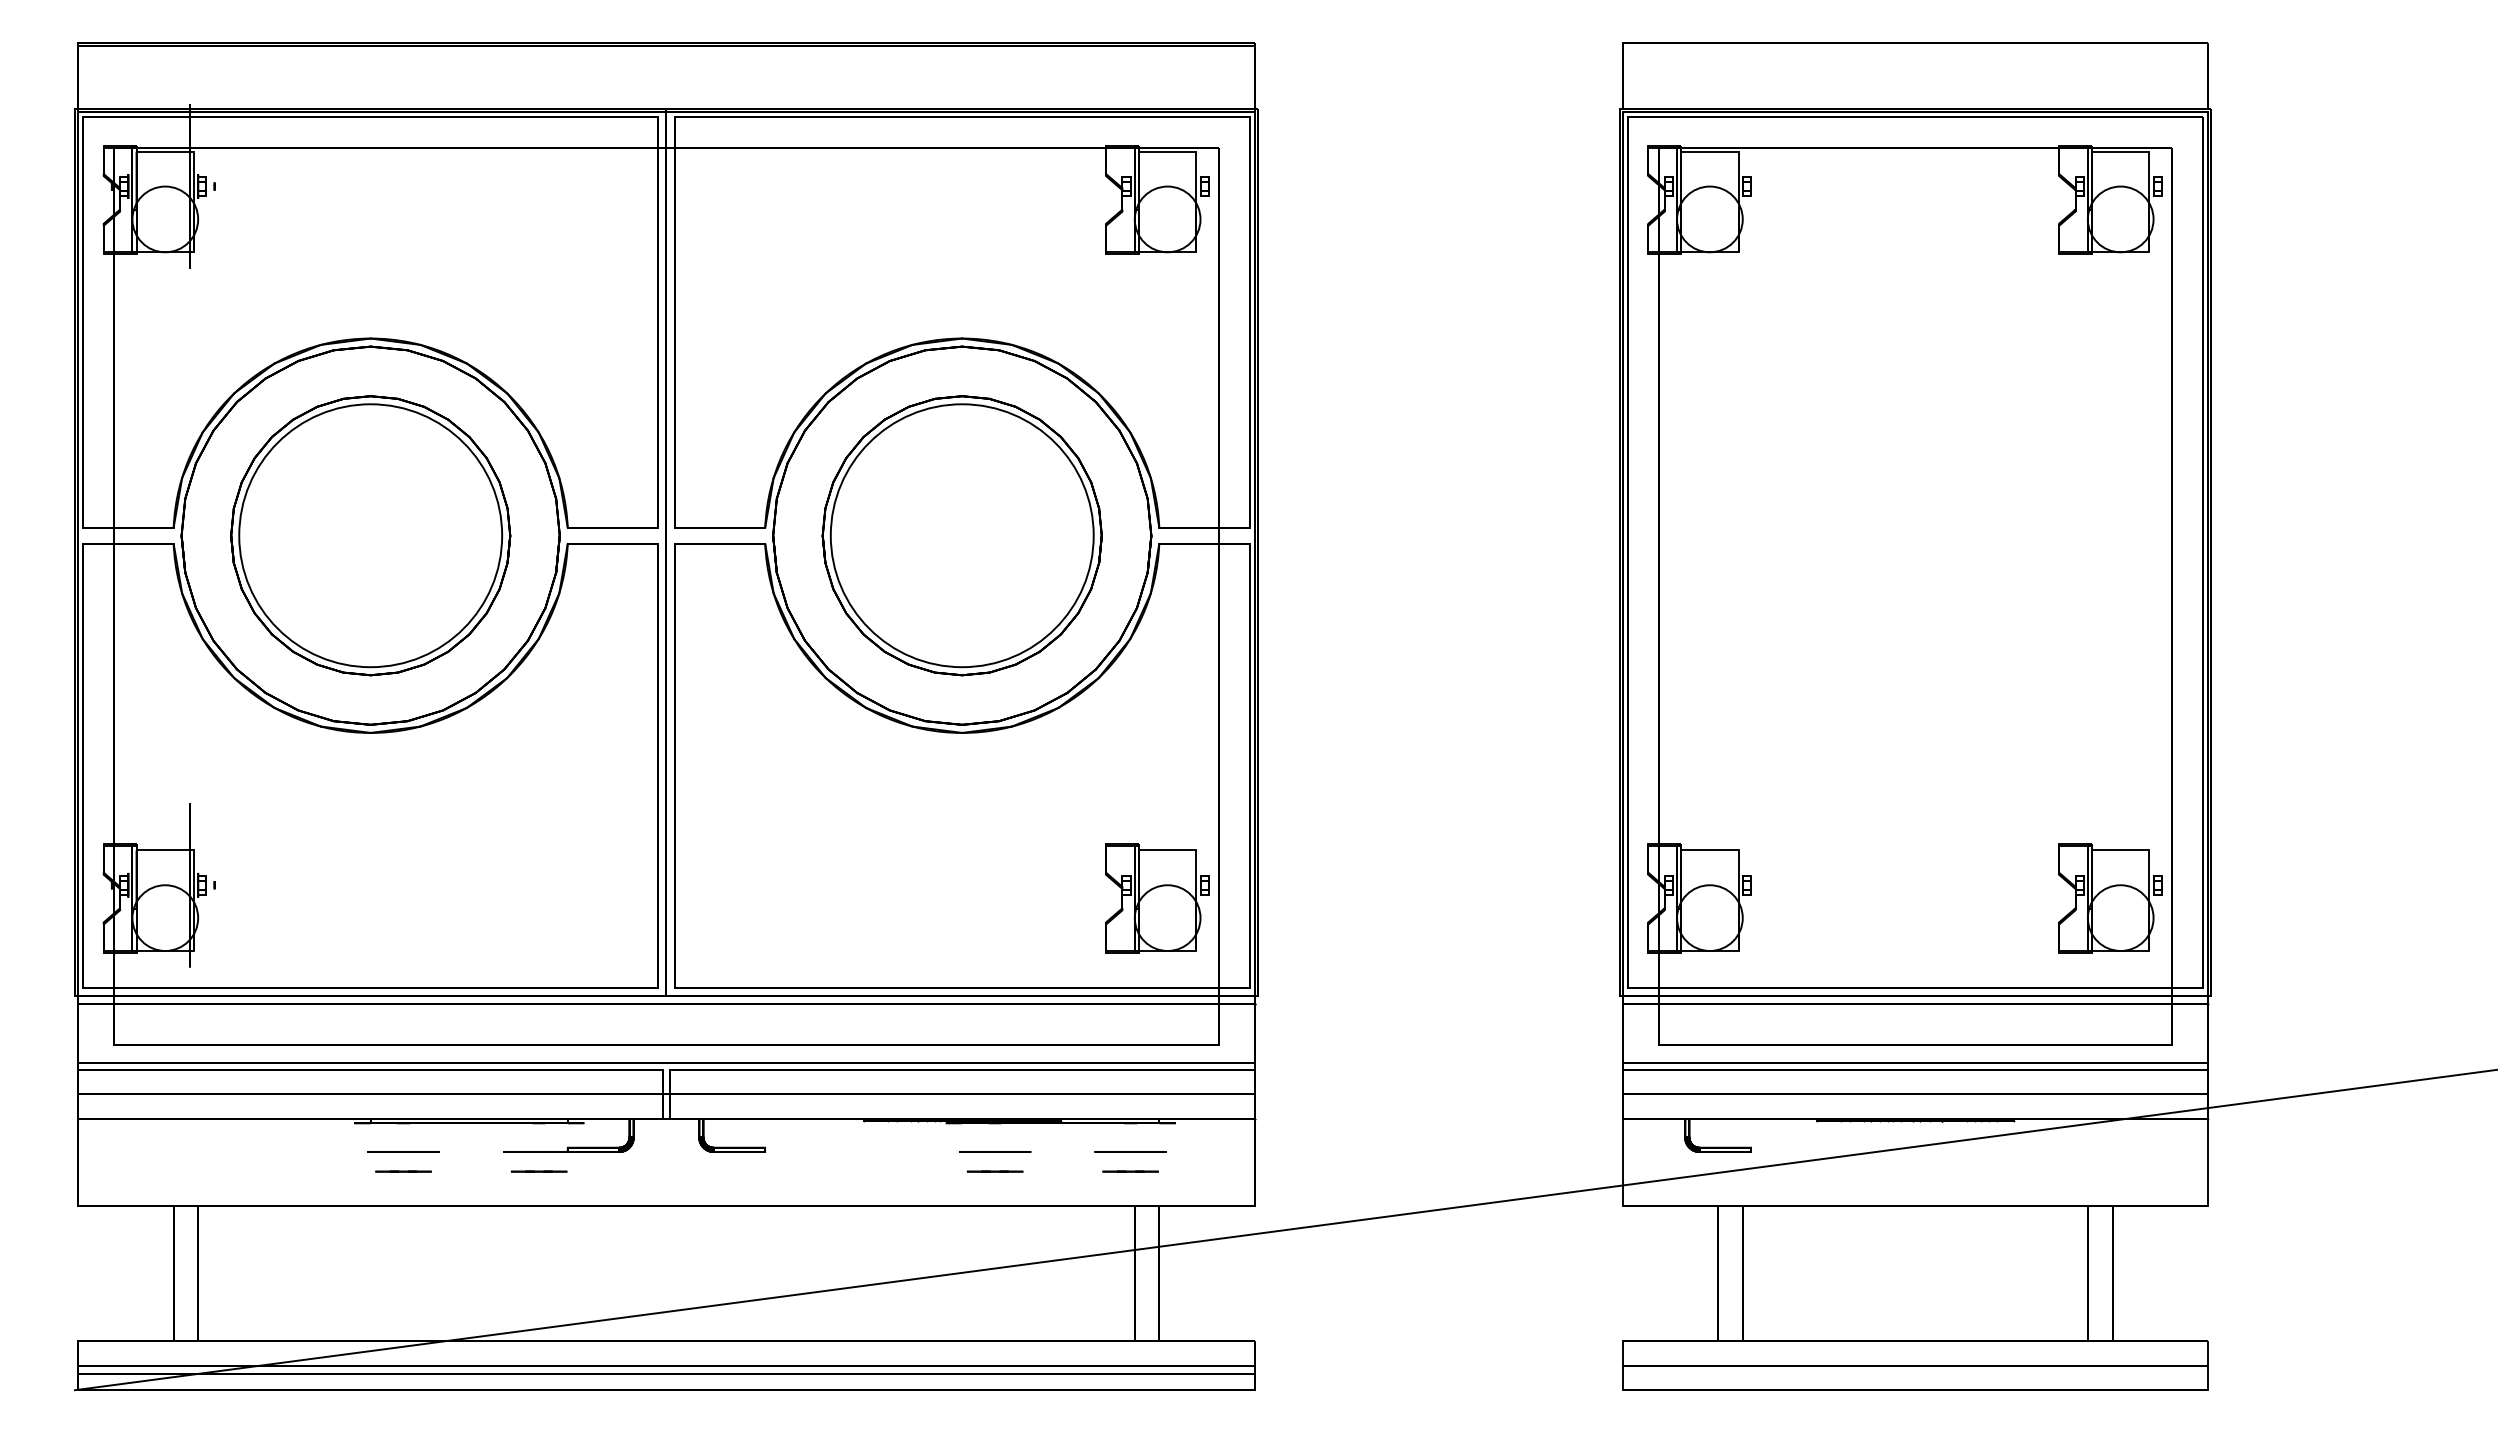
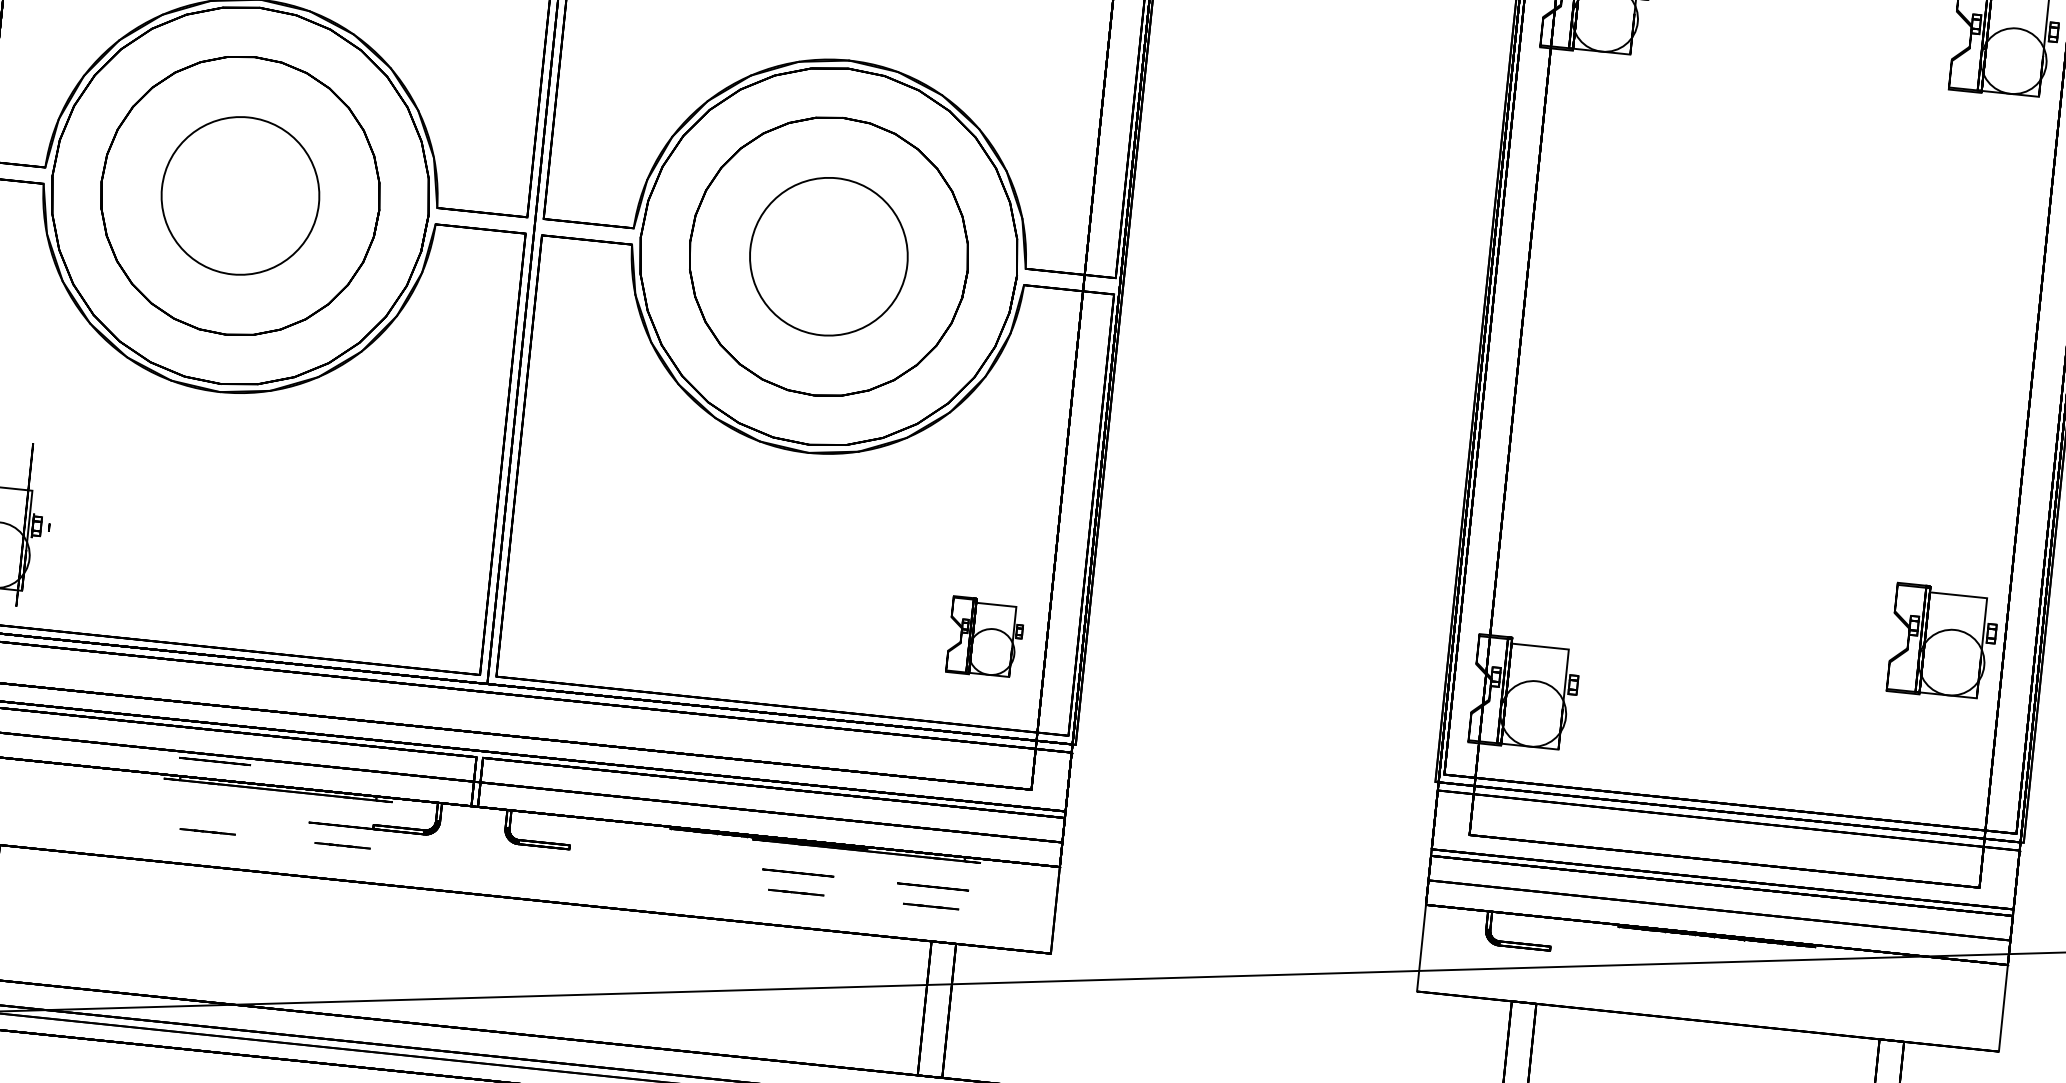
circle: (370, 535) -> (240, 195), size x0.6
circle: (961, 535) -> (828, 256), size x0.6
part: (1157, 898) -> (985, 637), size x0.7
part: (2110, 898) -> (1943, 642), moved
circle: (403, 1151) -> (215, 761), moved

